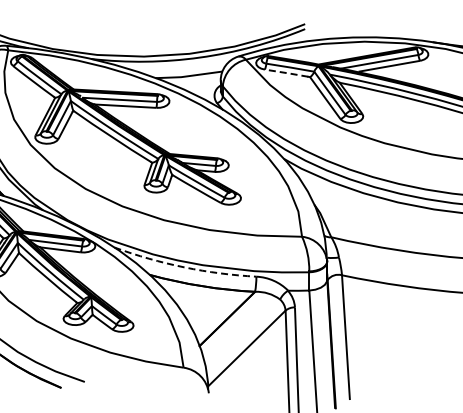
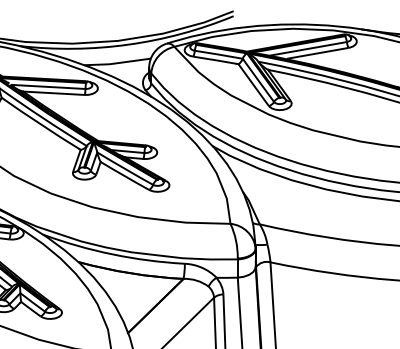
line: (286, 73) -> (214, 60), dashed -> solid
arc: (184, 267) -> (112, 254), dashed -> solid

